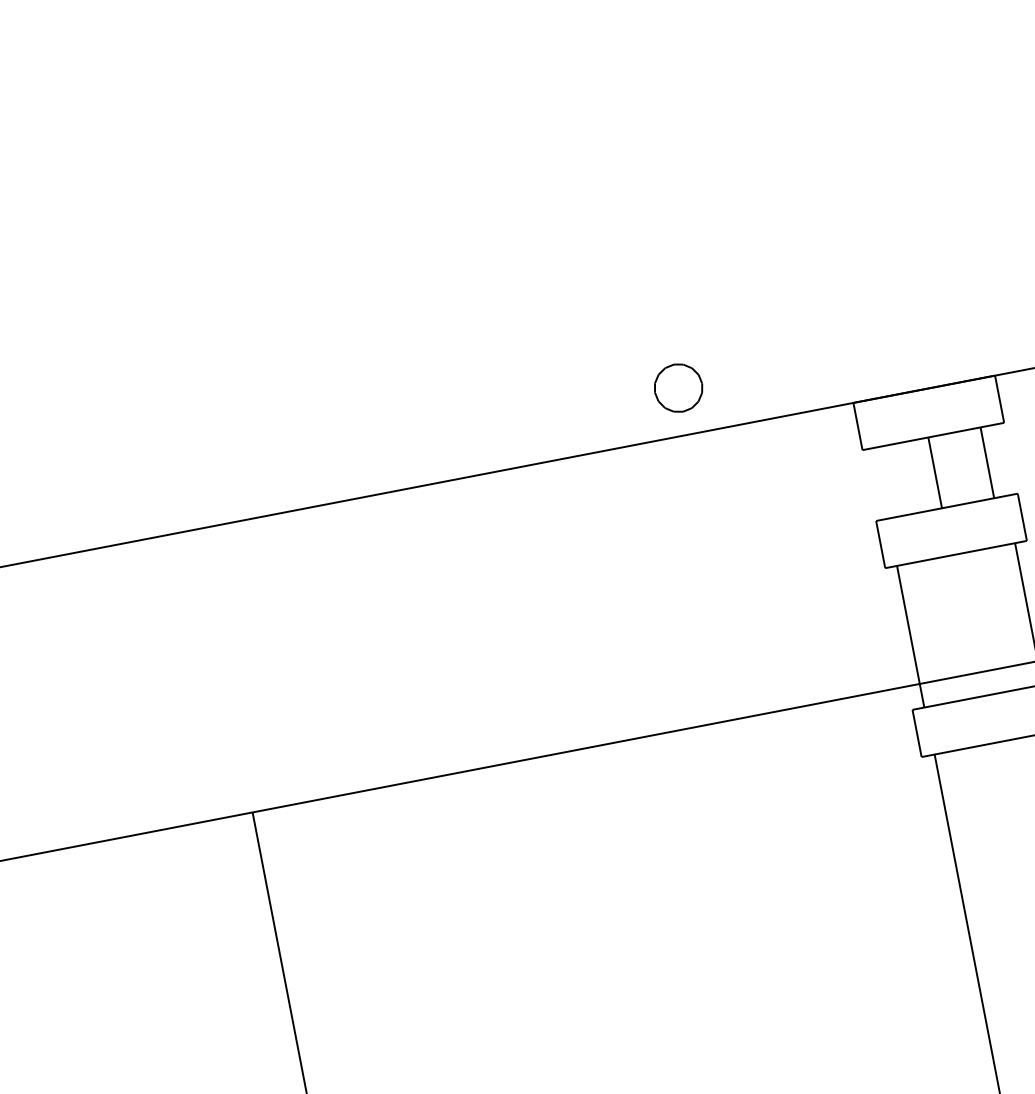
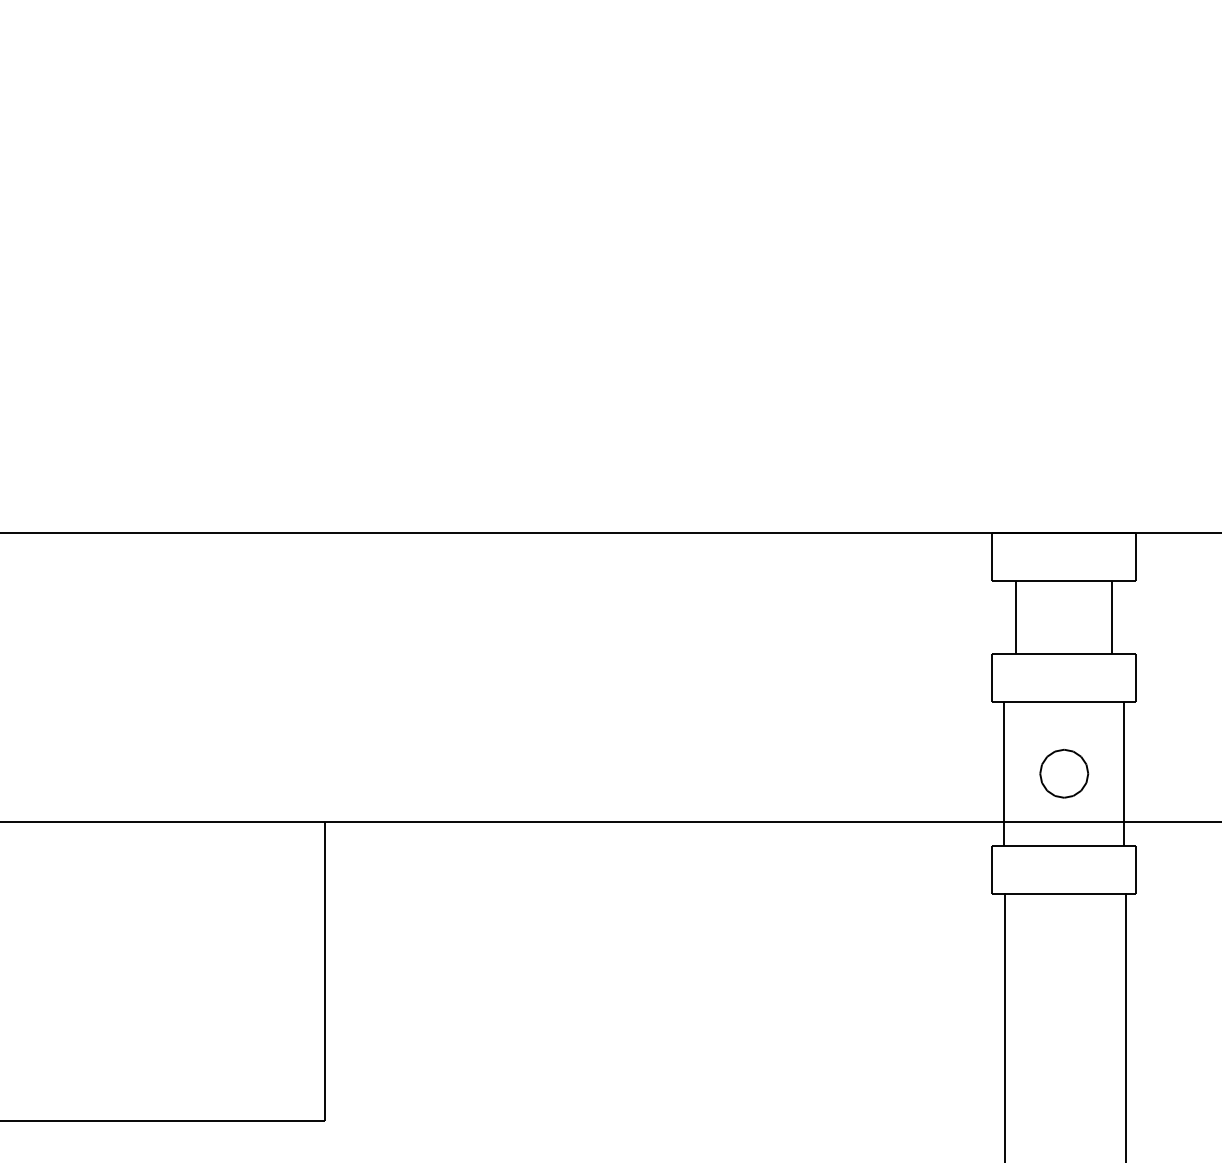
part: (678, 387) -> (1064, 773), moved
line: (935, 472) -> (1016, 617), moved

